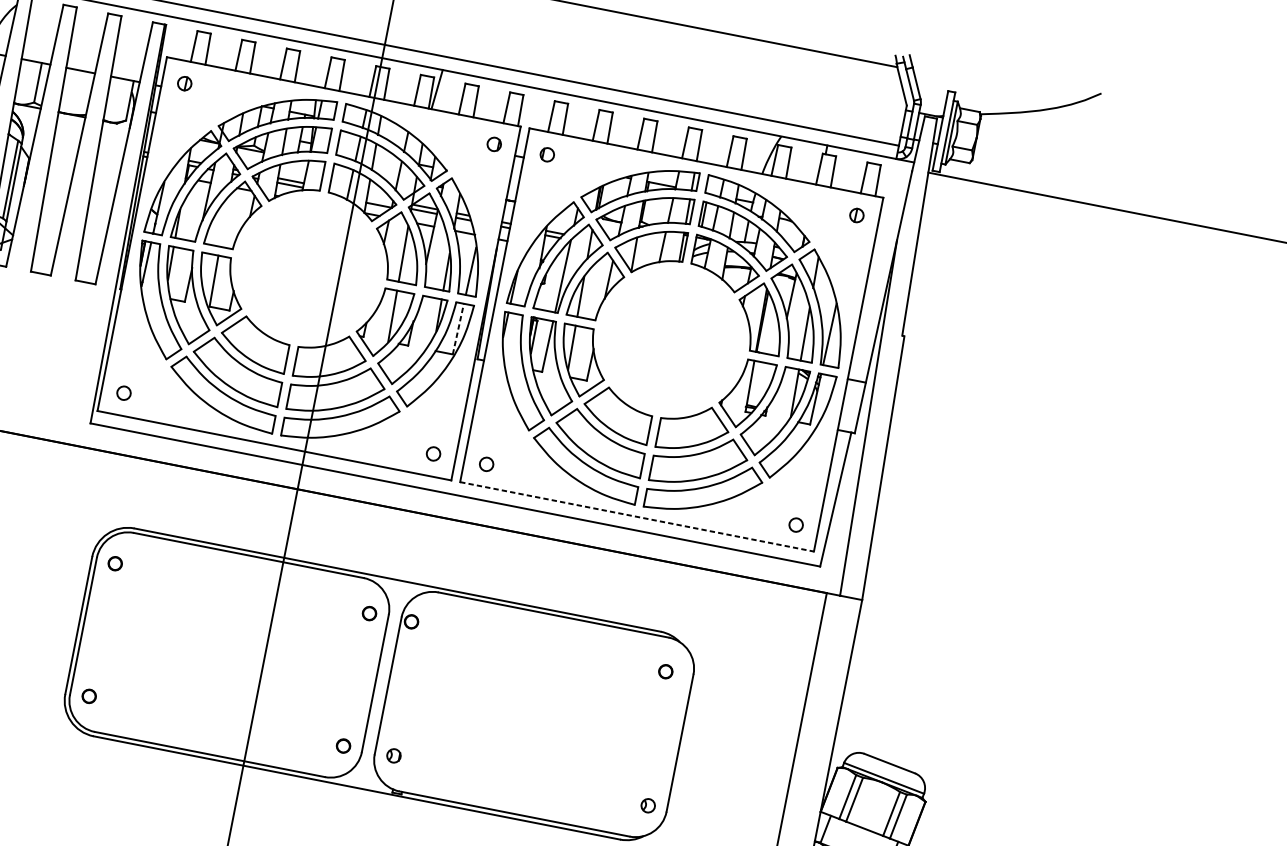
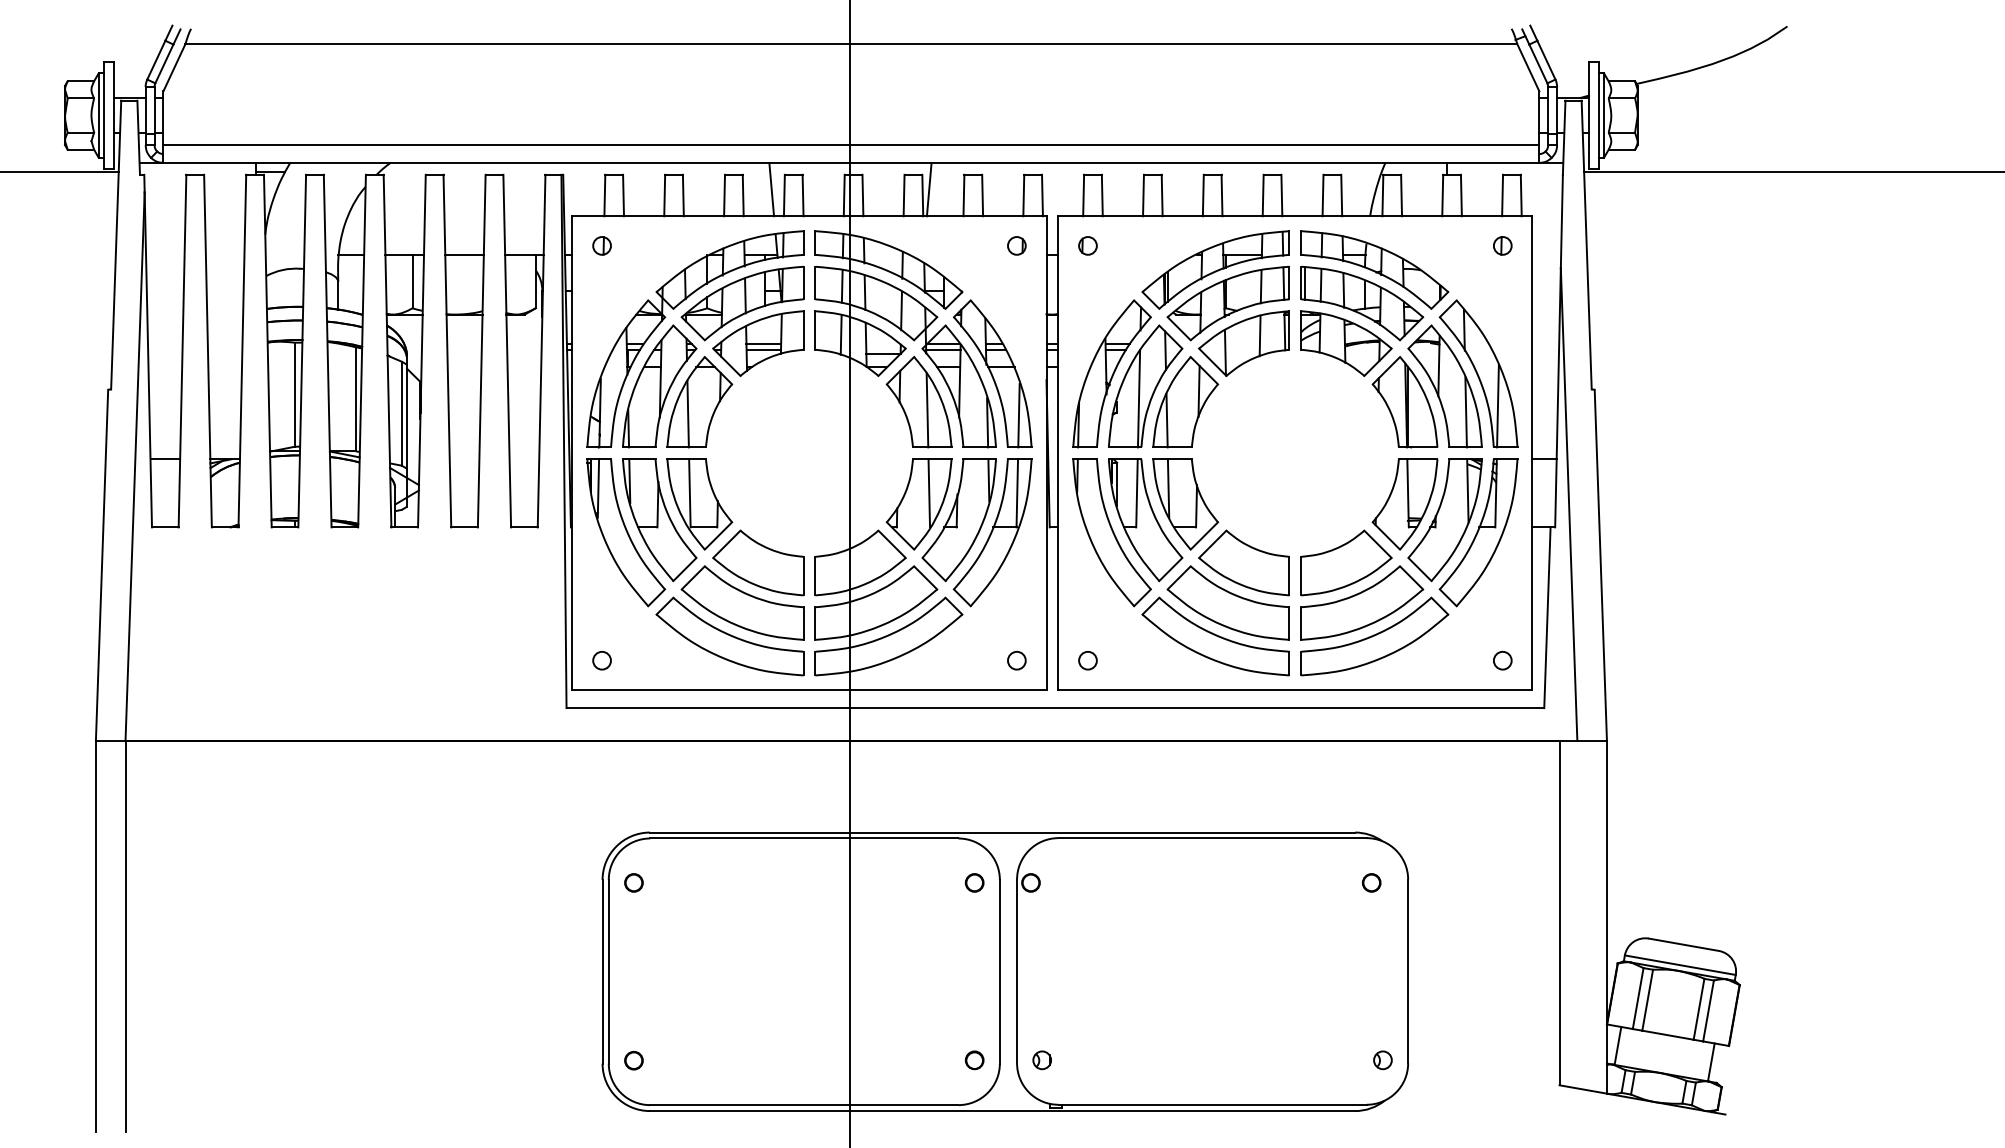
line: (319, 66) -> (771, 189), added
line: (223, 221) -> (687, 413), added
line: (458, 328) -> (1017, 492), dashed -> solid
line: (637, 516) -> (1295, 690), dashed -> solid

